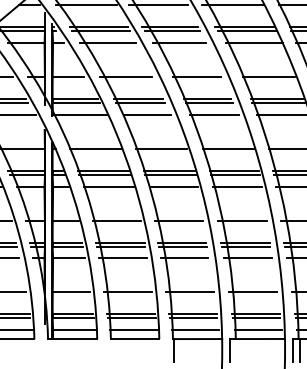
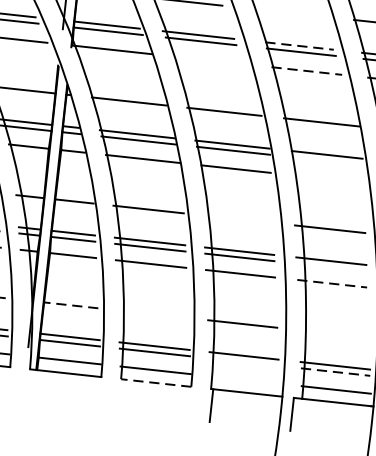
line: (197, 76) -> (288, 12), removed
line: (207, 98) -> (299, 45), solid -> dashed
line: (146, 115) -> (207, 60), removed
line: (215, 115) -> (307, 71), solid -> dashed
line: (234, 175) -> (326, 161), removed
line: (236, 187) -> (327, 179), removed
line: (178, 221) -> (237, 219), removed
line: (245, 247) -> (330, 267), removed
line: (248, 258) -> (333, 284), solid -> dashed
line: (71, 292) -> (71, 305), solid -> dashed
line: (127, 292) -> (152, 314), removed
line: (252, 292) -> (333, 333), removed
line: (193, 318) -> (244, 362), removed
line: (256, 318) -> (335, 372), solid -> dashed
line: (195, 330) -> (245, 380), removed
line: (134, 339) -> (155, 383), solid -> dashed

